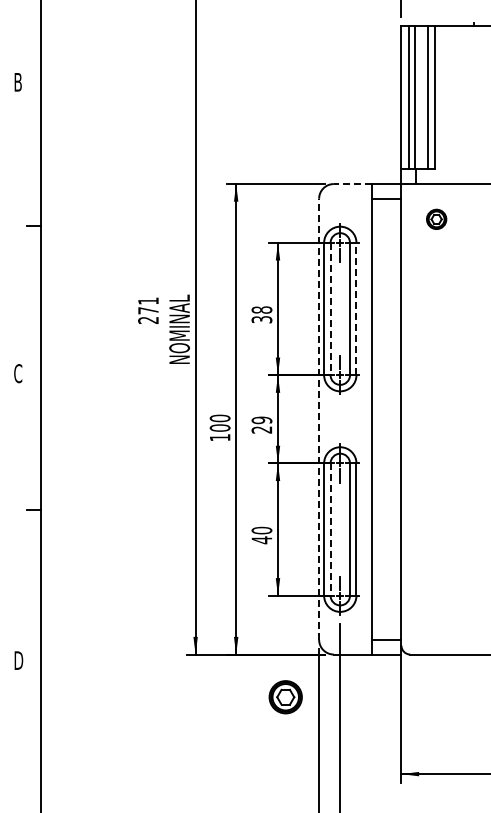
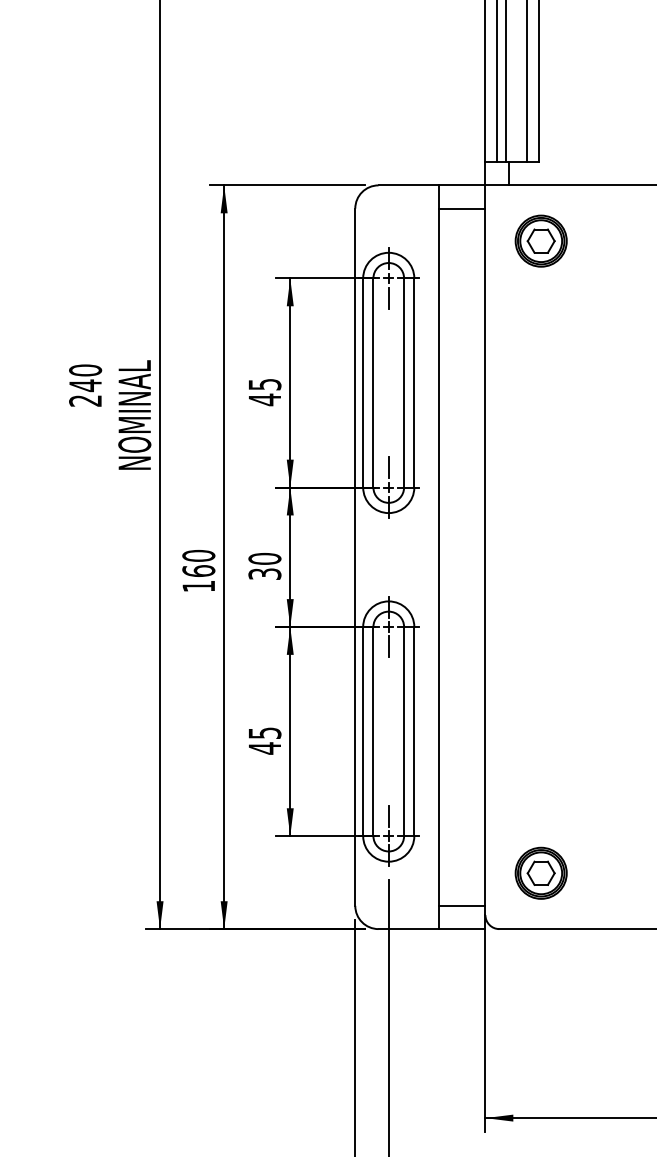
line: (352, 184) -> (408, 186), dashed -> solid
part: (436, 219) -> (540, 241), size x1.67
text: (148, 305) -> (85, 377), 271 -> 240
line: (356, 308) -> (414, 382), dashed -> solid
line: (330, 309) -> (373, 383), dashed -> solid
text: (261, 314) -> (264, 391), 38 -> 45
line: (319, 419) -> (355, 557), dashed -> solid
text: (261, 424) -> (264, 565), 29 -> 30
text: (219, 427) -> (197, 570), 100 -> 160
text: (261, 530) -> (264, 733), 40 -> 45
line: (330, 530) -> (373, 733), dashed -> solid
part: (285, 697) -> (540, 873), moved

